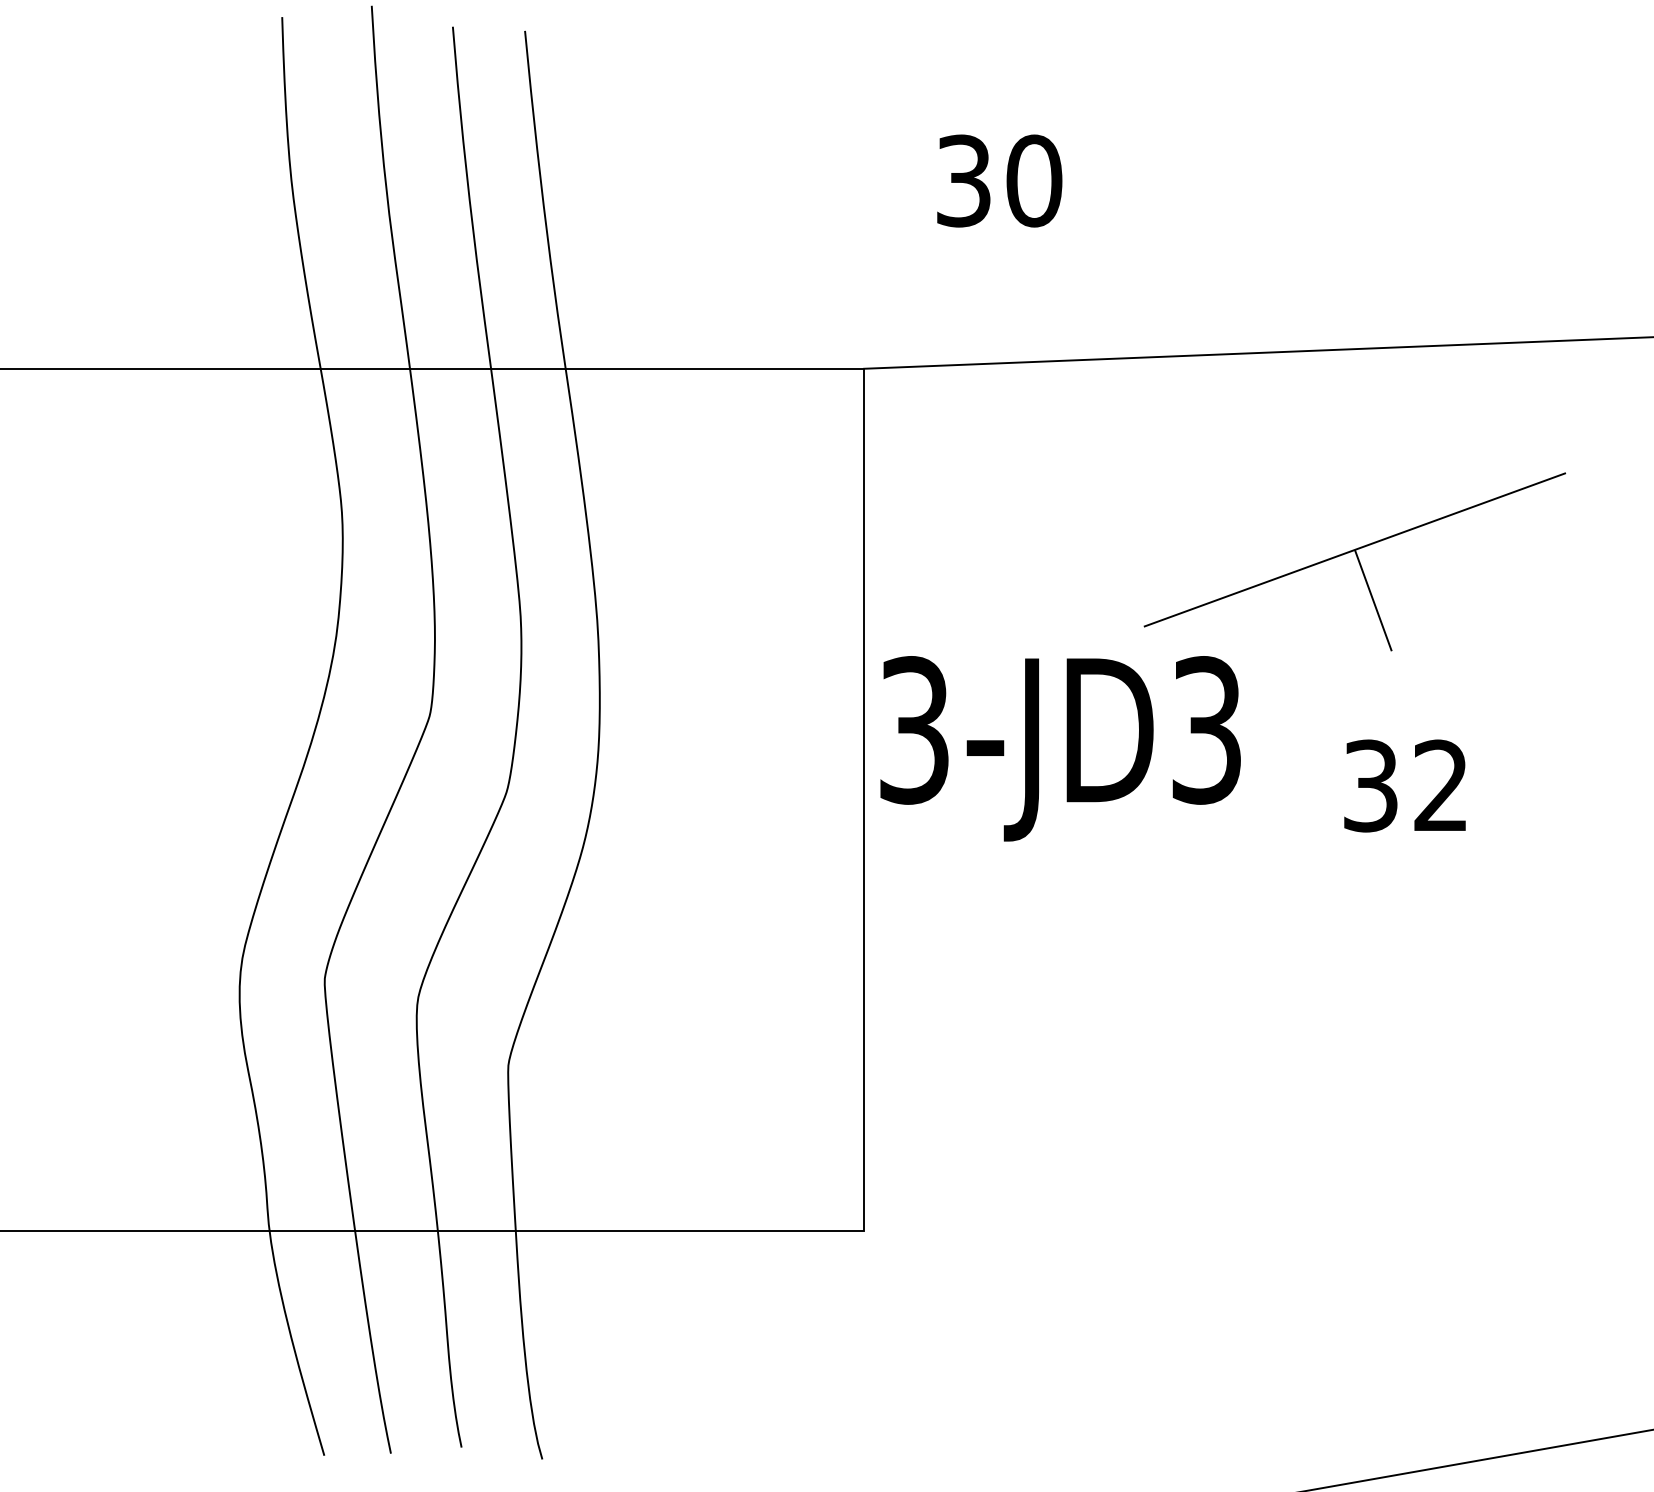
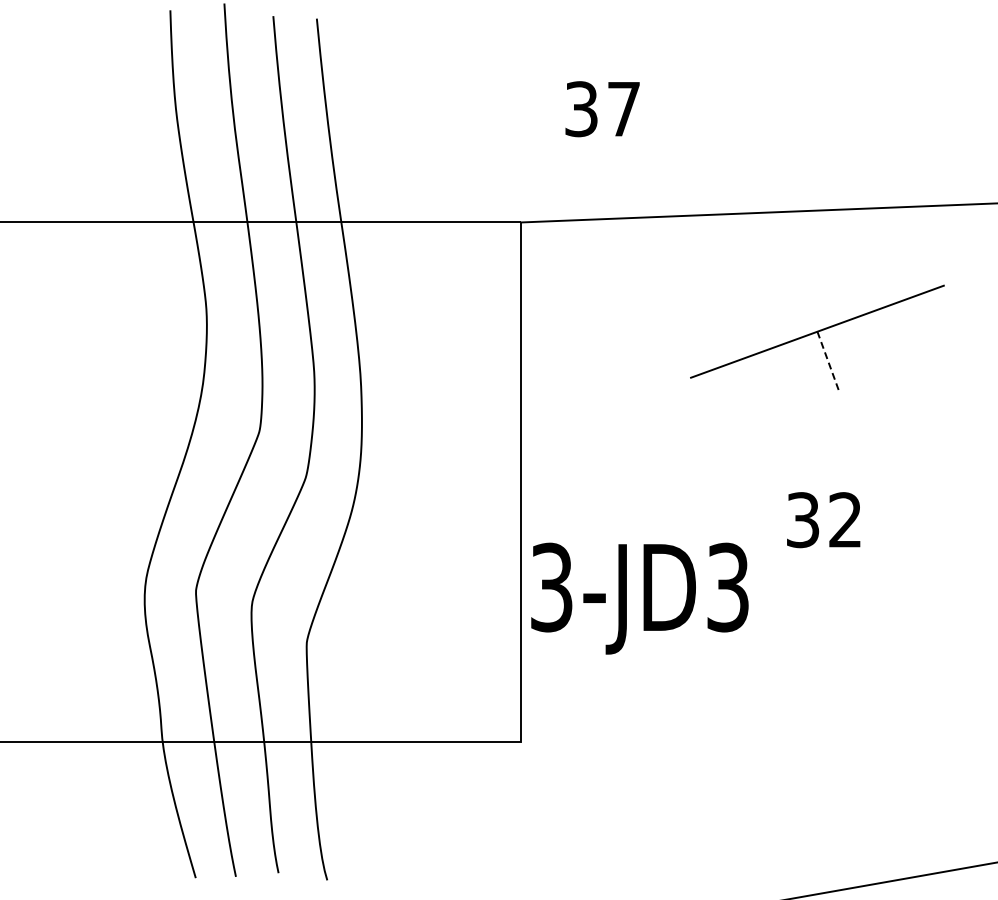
text: (1033, 181) -> (623, 109), 30 -> 37
line: (1373, 600) -> (828, 362), solid -> dashed
text: (1059, 748) -> (639, 598), moved
text: (1404, 786) -> (823, 520), moved

